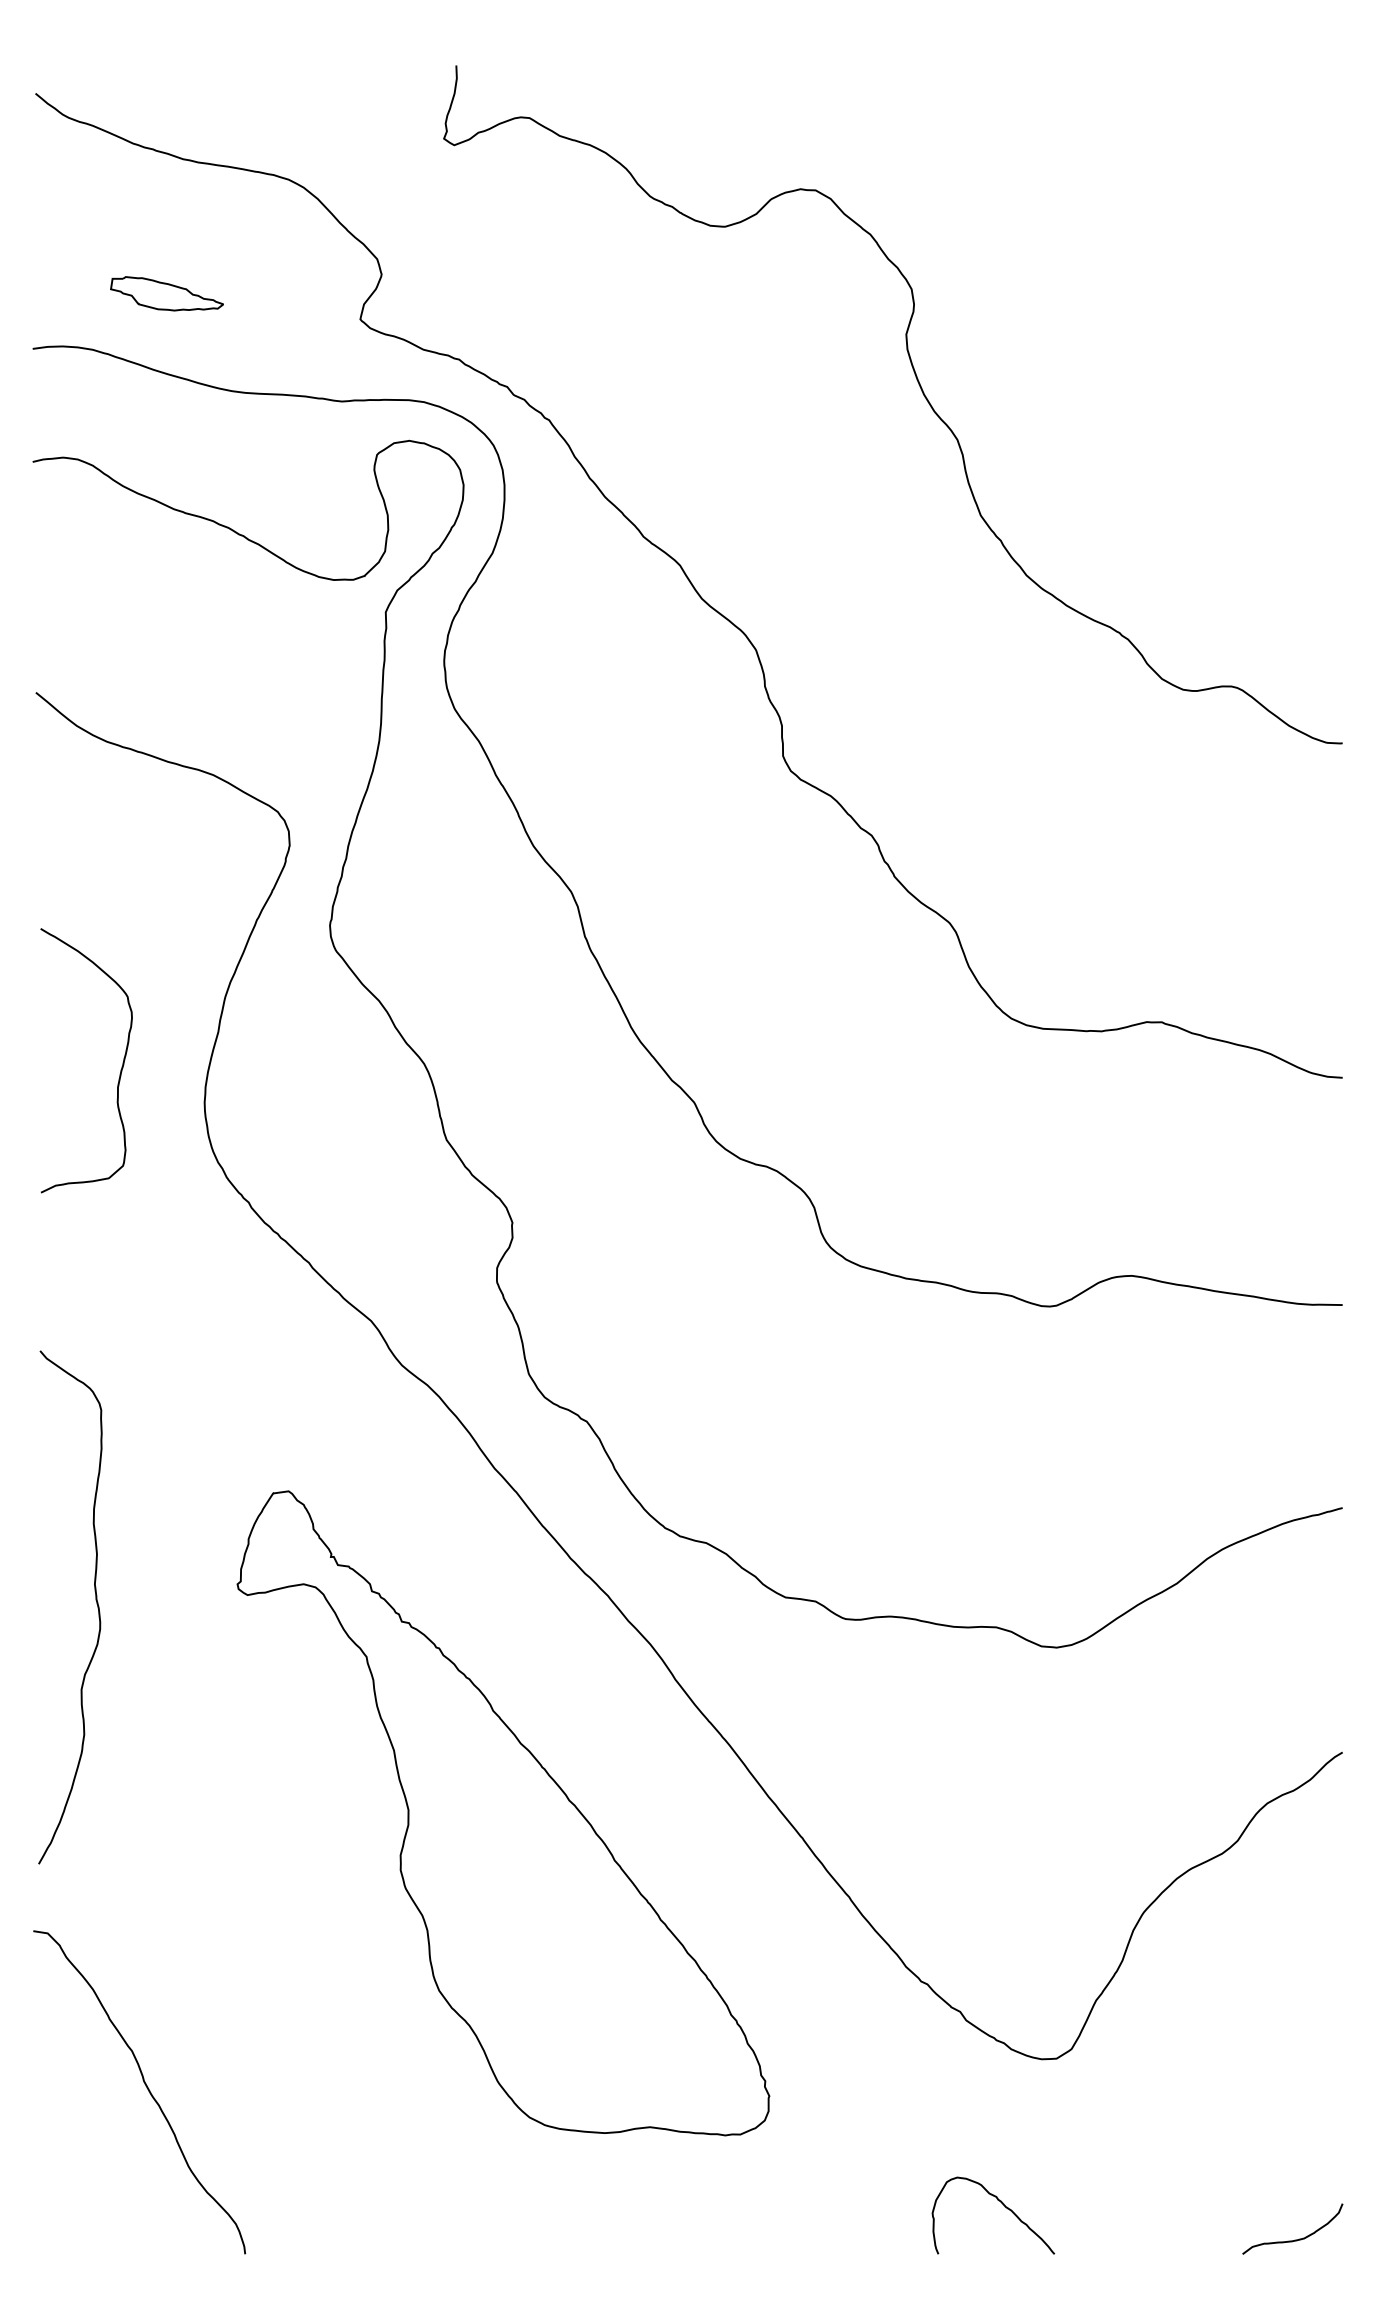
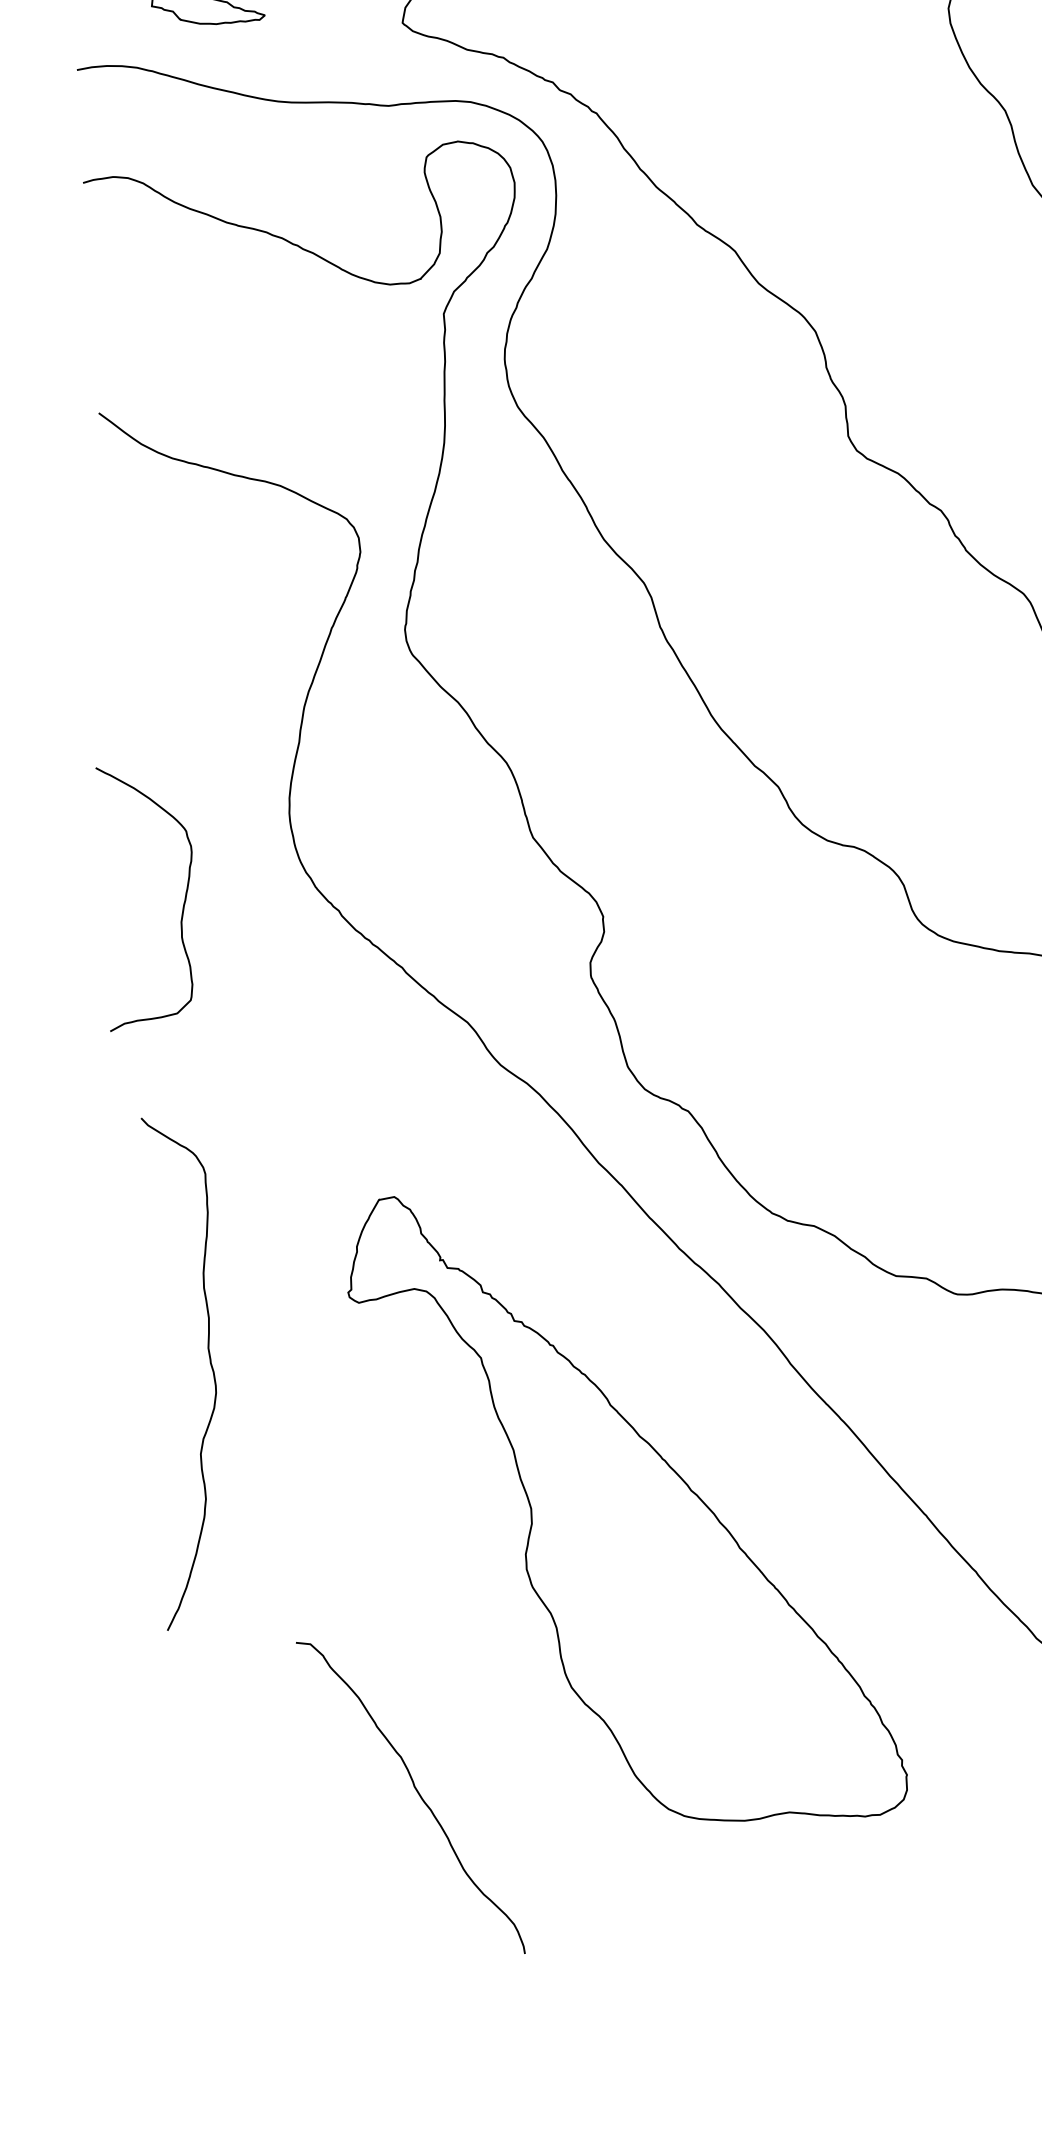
curve: (120, 1069) -> (183, 904), moved
curve: (95, 1600) -> (209, 1364), moved
curve: (146, 2088) -> (417, 1793), moved

